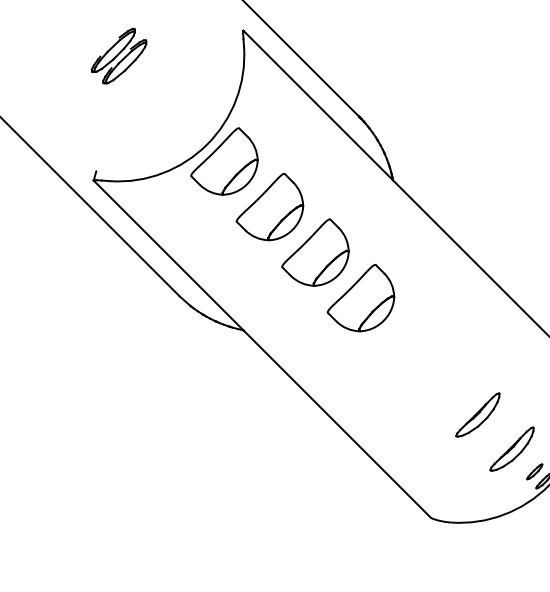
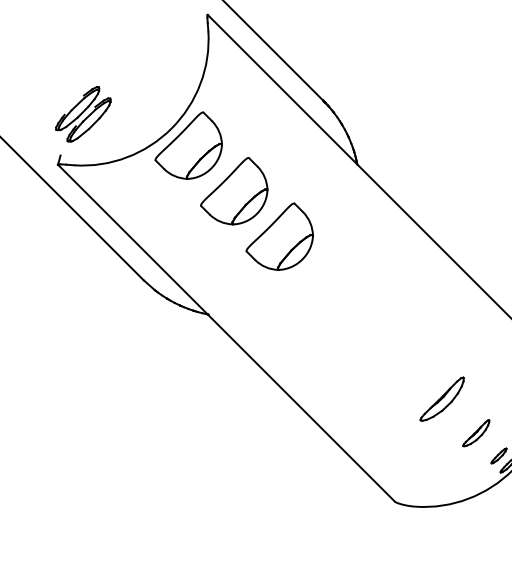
part: (118, 55) -> (82, 113), moved
part: (360, 298) -> (324, 282), removed
part: (511, 448) -> (475, 432), size x0.6

